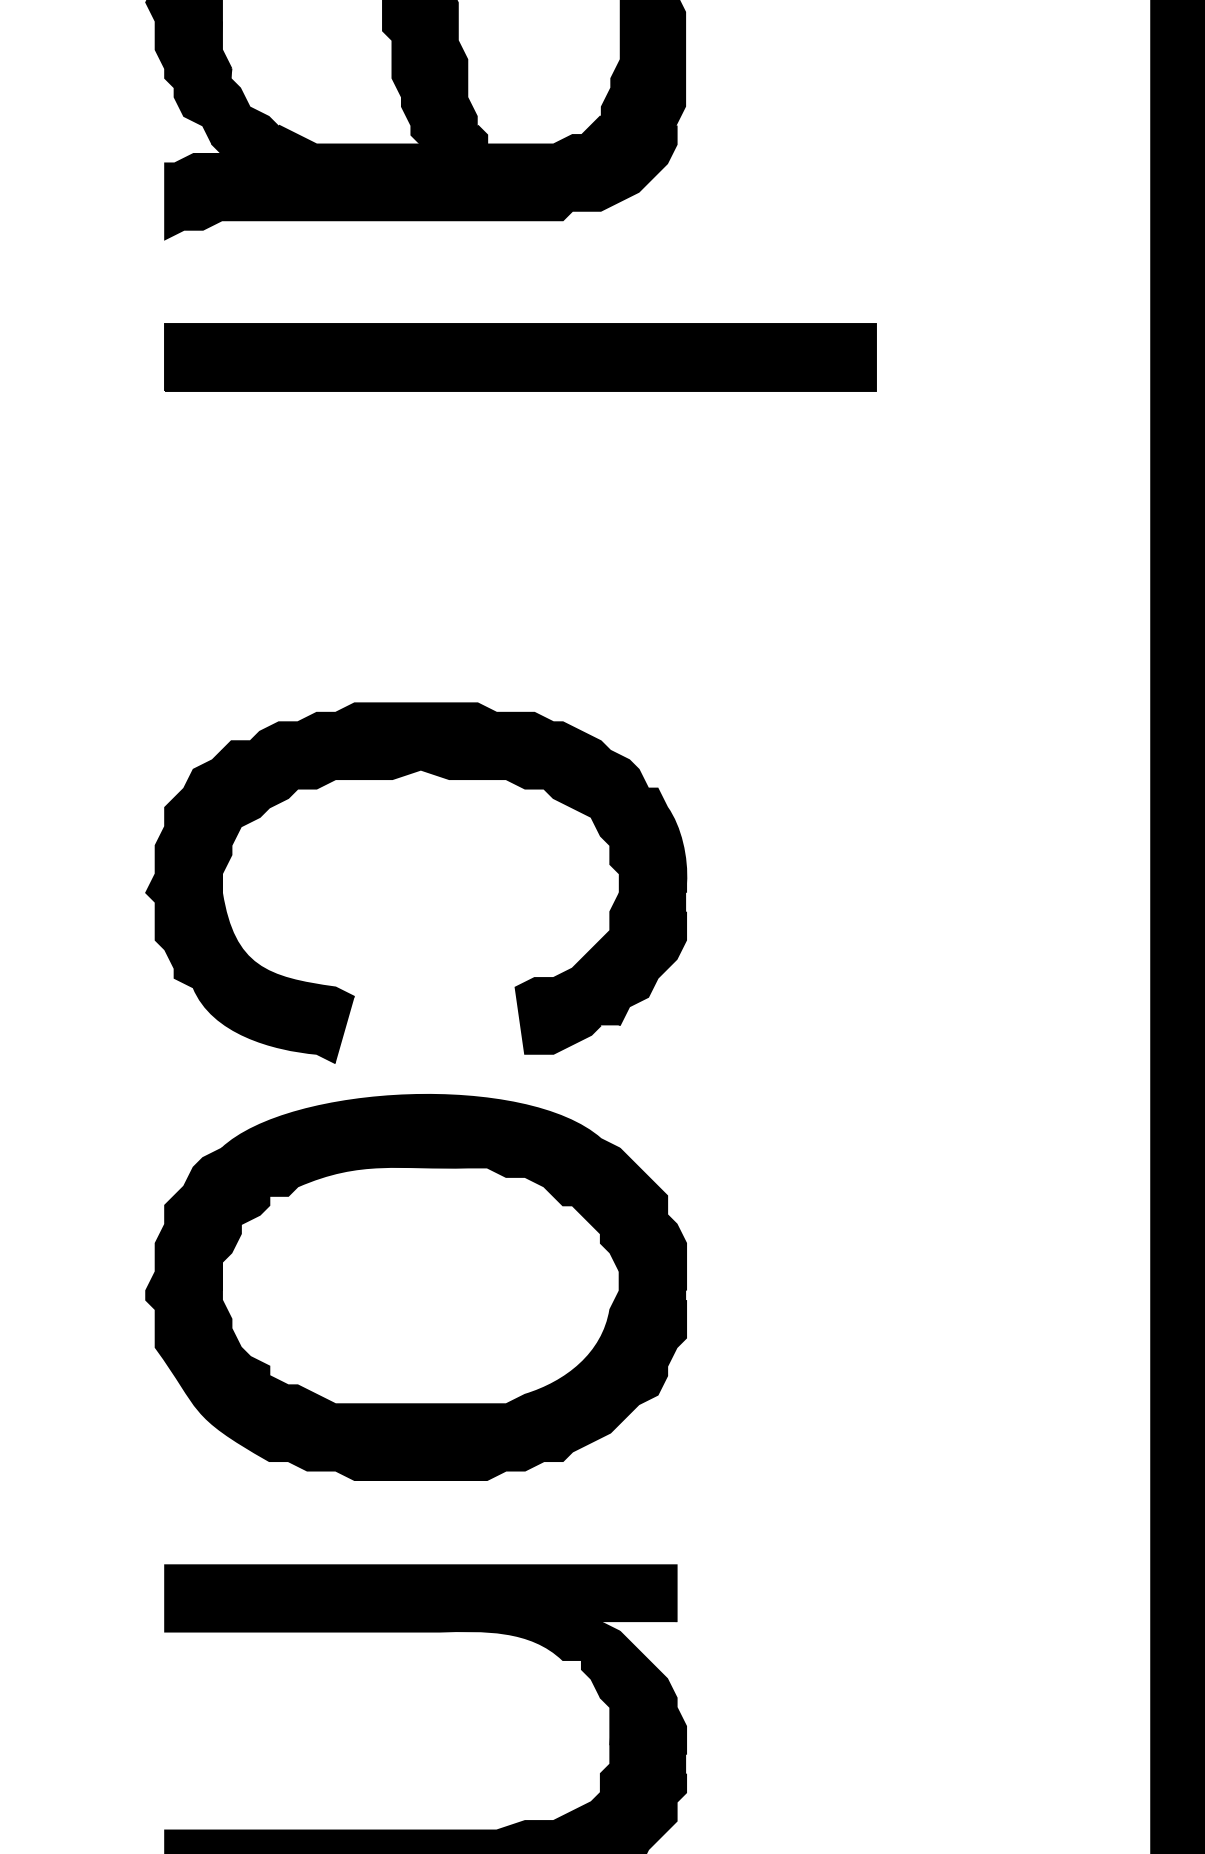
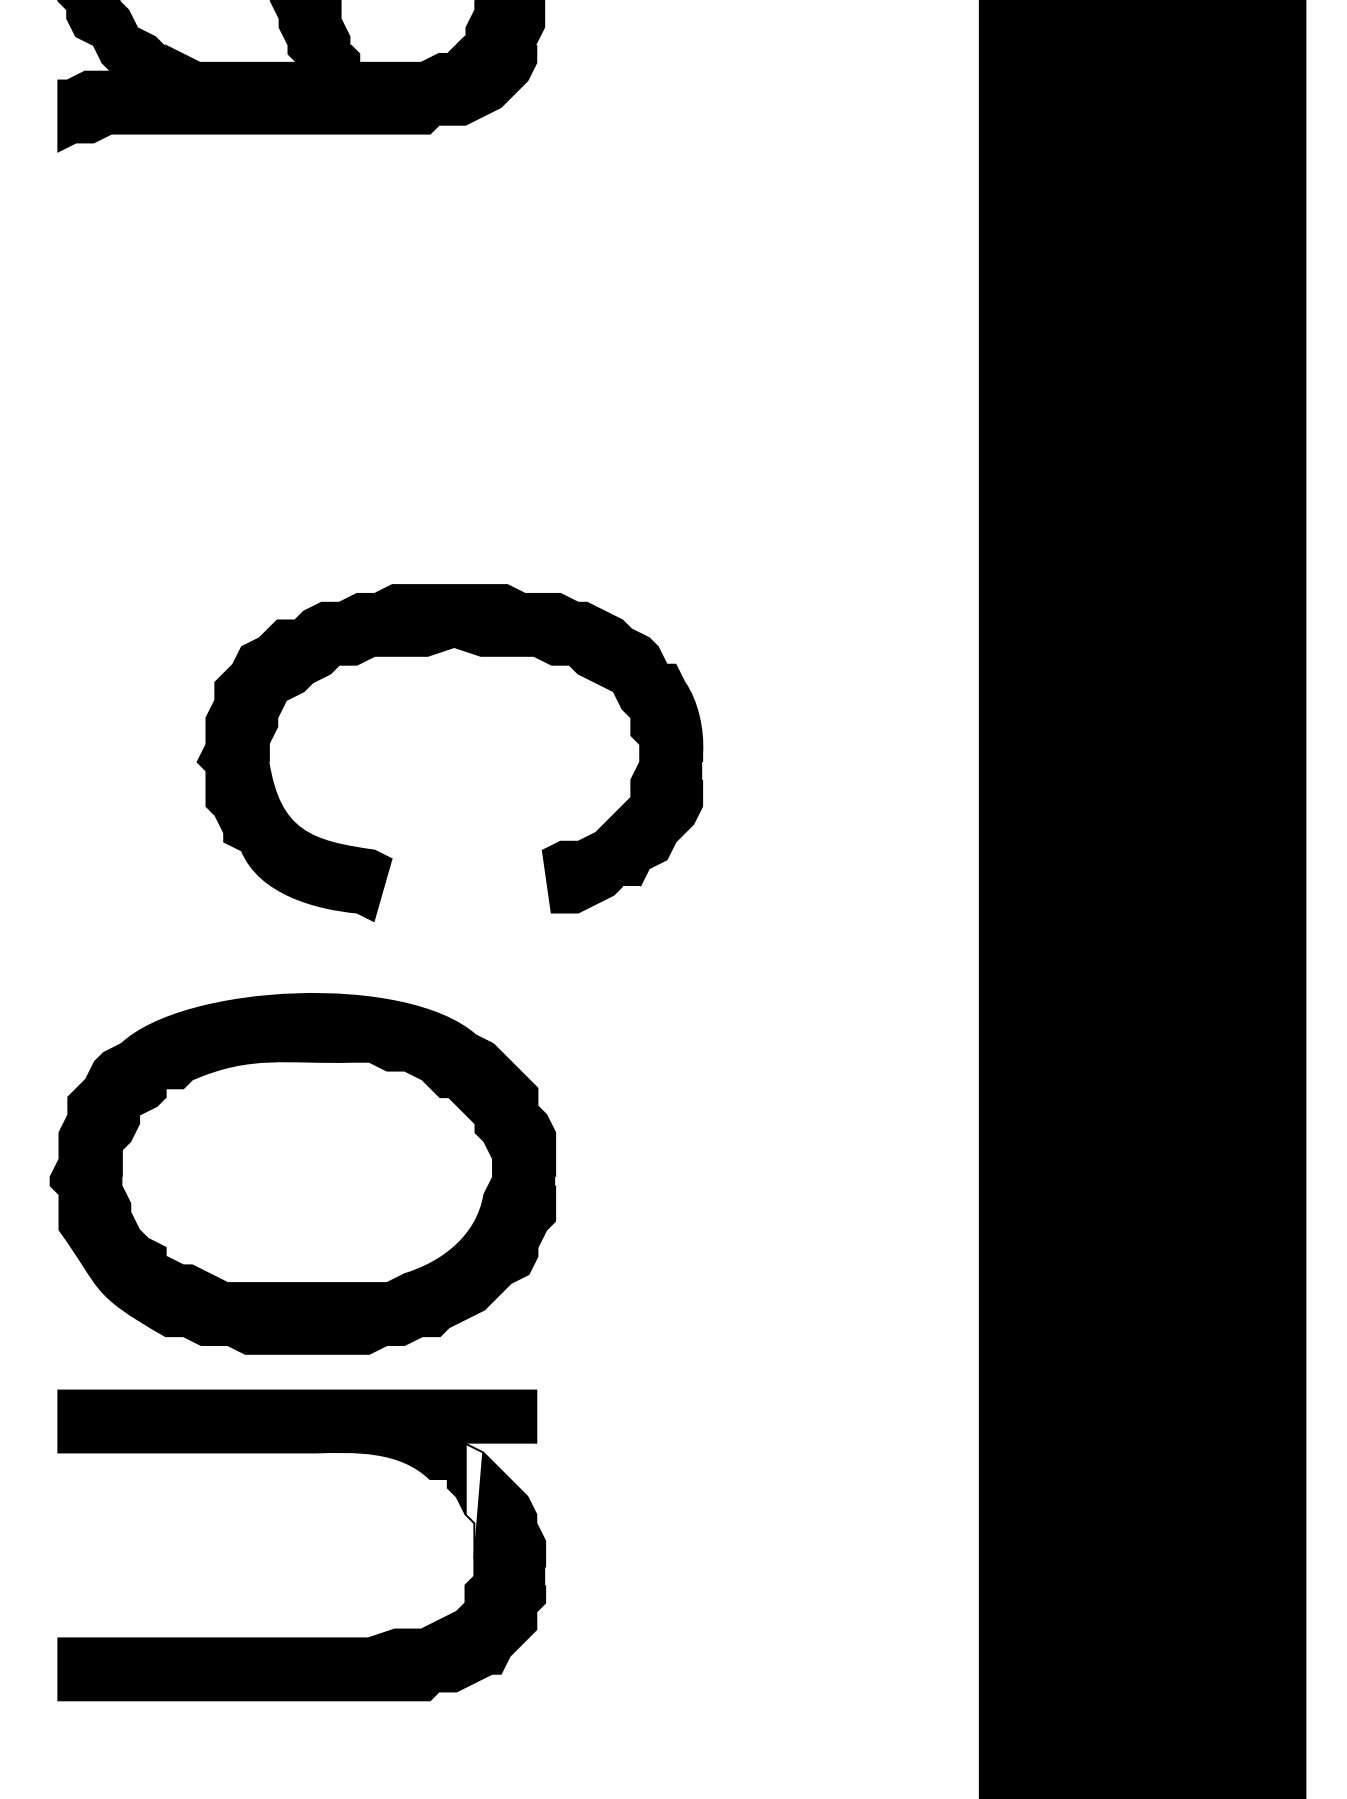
part: (519, 357) -> (389, 261), removed
part: (394, 779) -> (429, 656), moved
part: (415, 1287) -> (302, 1173), moved
fill: (610, 1682) -> (474, 1500), removed

